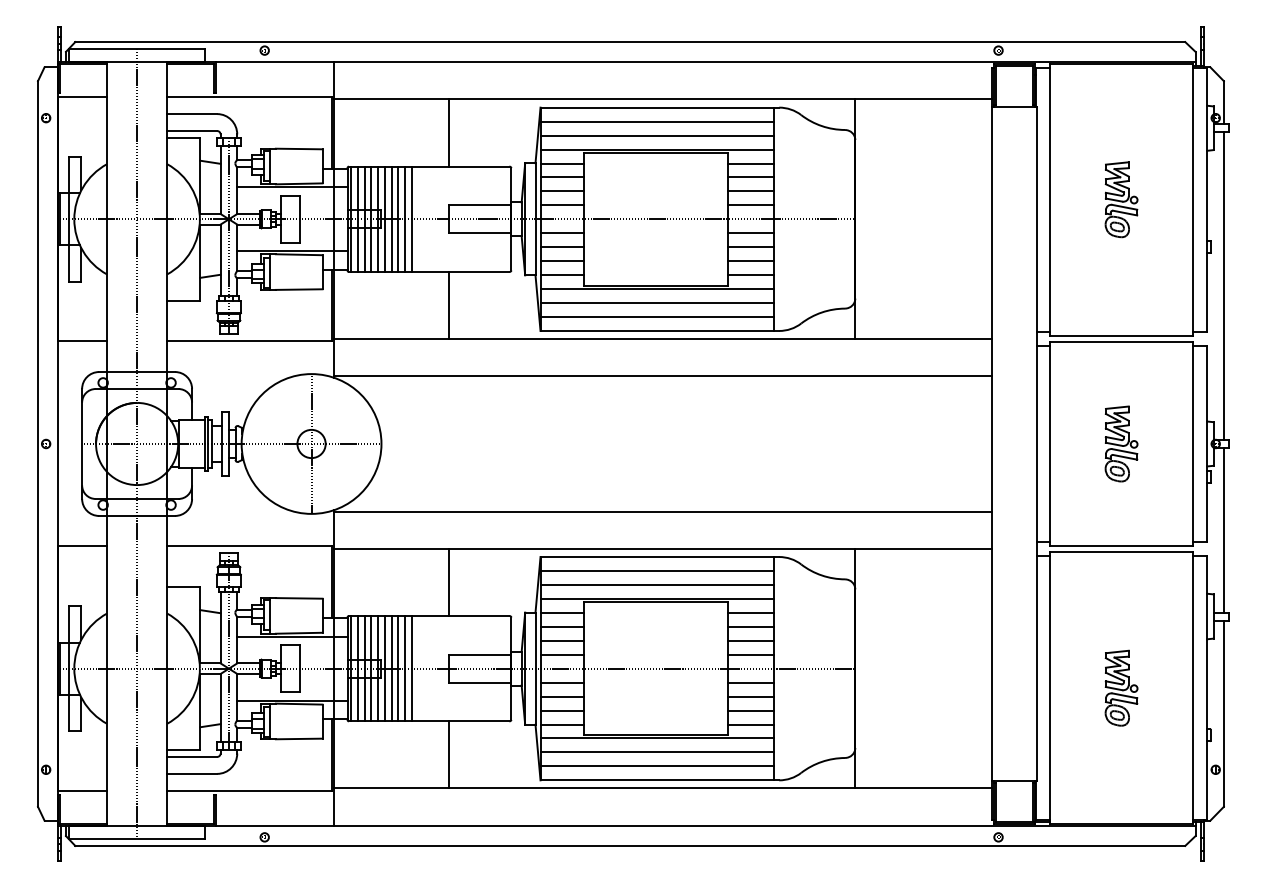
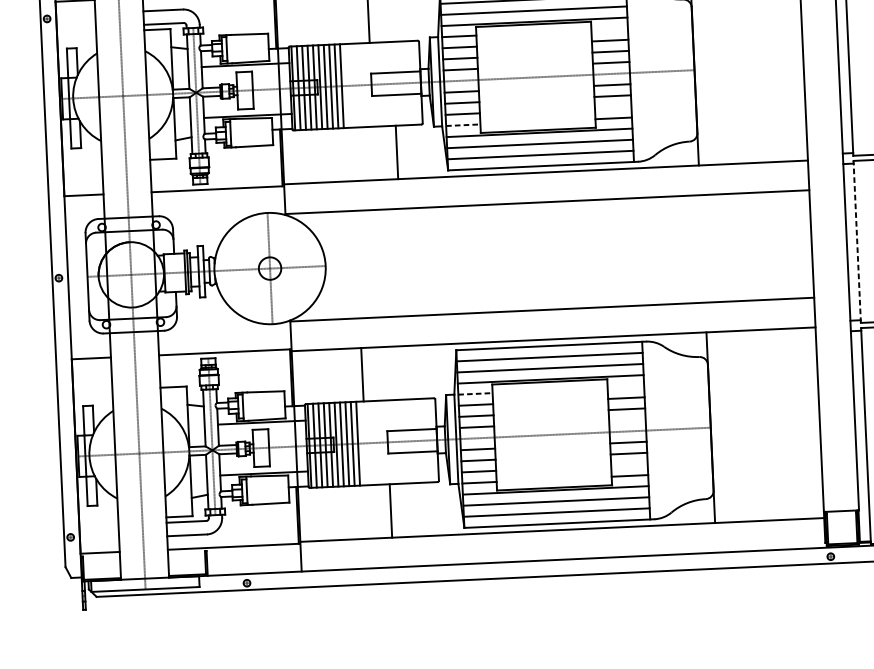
line: (751, 163) -> (609, 29), removed
line: (751, 261) -> (613, 107), removed
line: (562, 275) -> (463, 125), solid -> dashed
line: (449, 305) -> (397, 152), moved
line: (1049, 443) -> (857, 241), solid -> dashed
line: (449, 582) -> (362, 374), moved
line: (562, 612) -> (475, 393), solid -> dashed
line: (751, 612) -> (626, 386), removed
line: (751, 654) -> (627, 420), removed
line: (751, 710) -> (629, 464), removed

